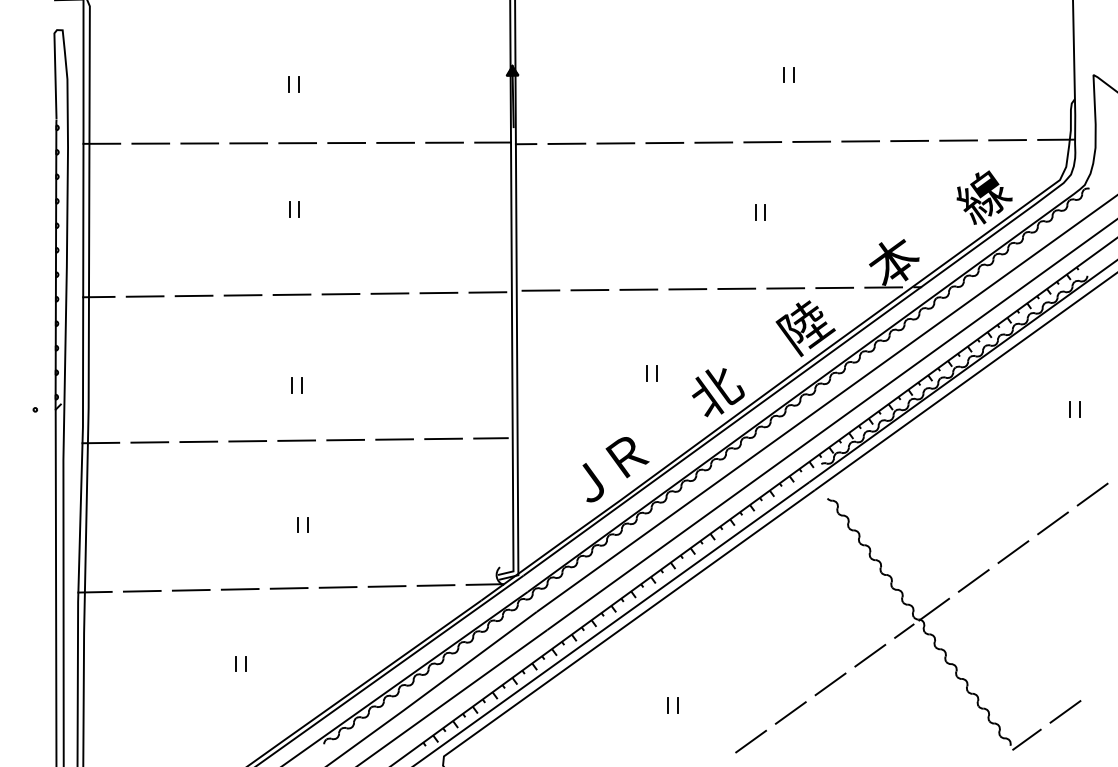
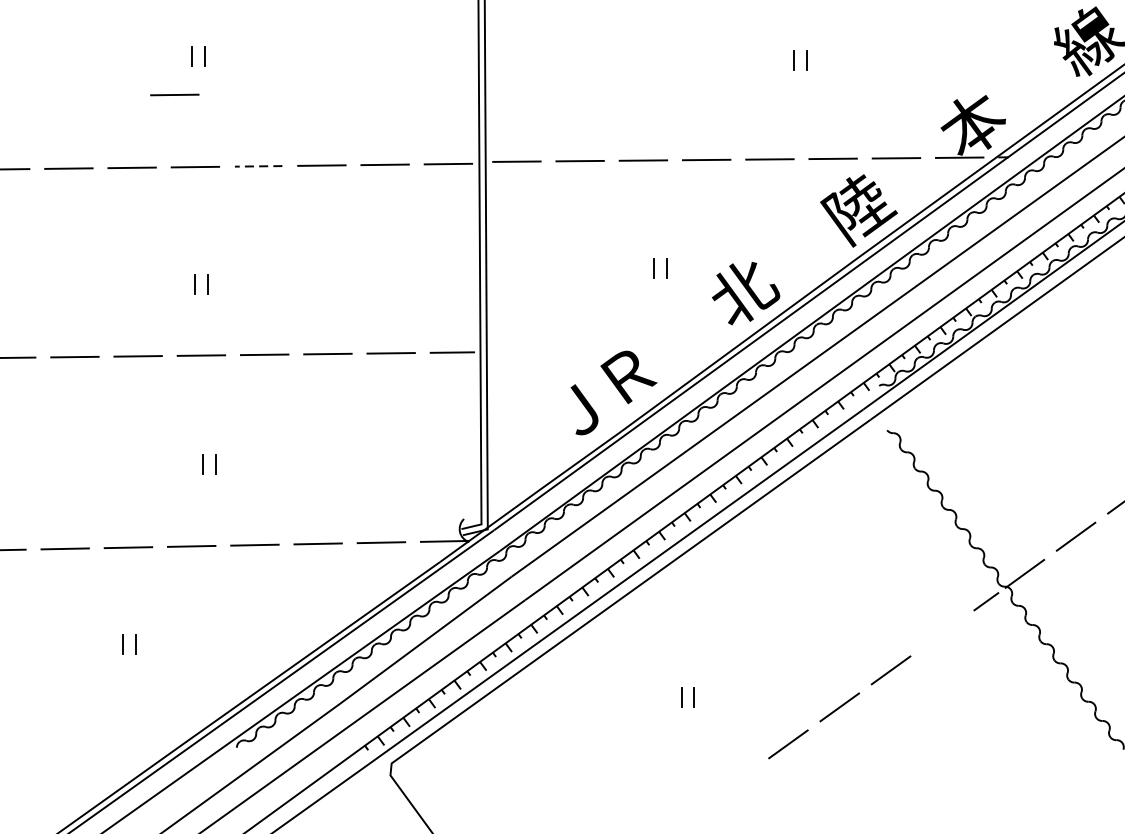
line: (275, 238) -> (174, 94), added
line: (340, 294) -> (258, 166), solid -> dashed
line: (870, 655) -> (942, 633), removed

